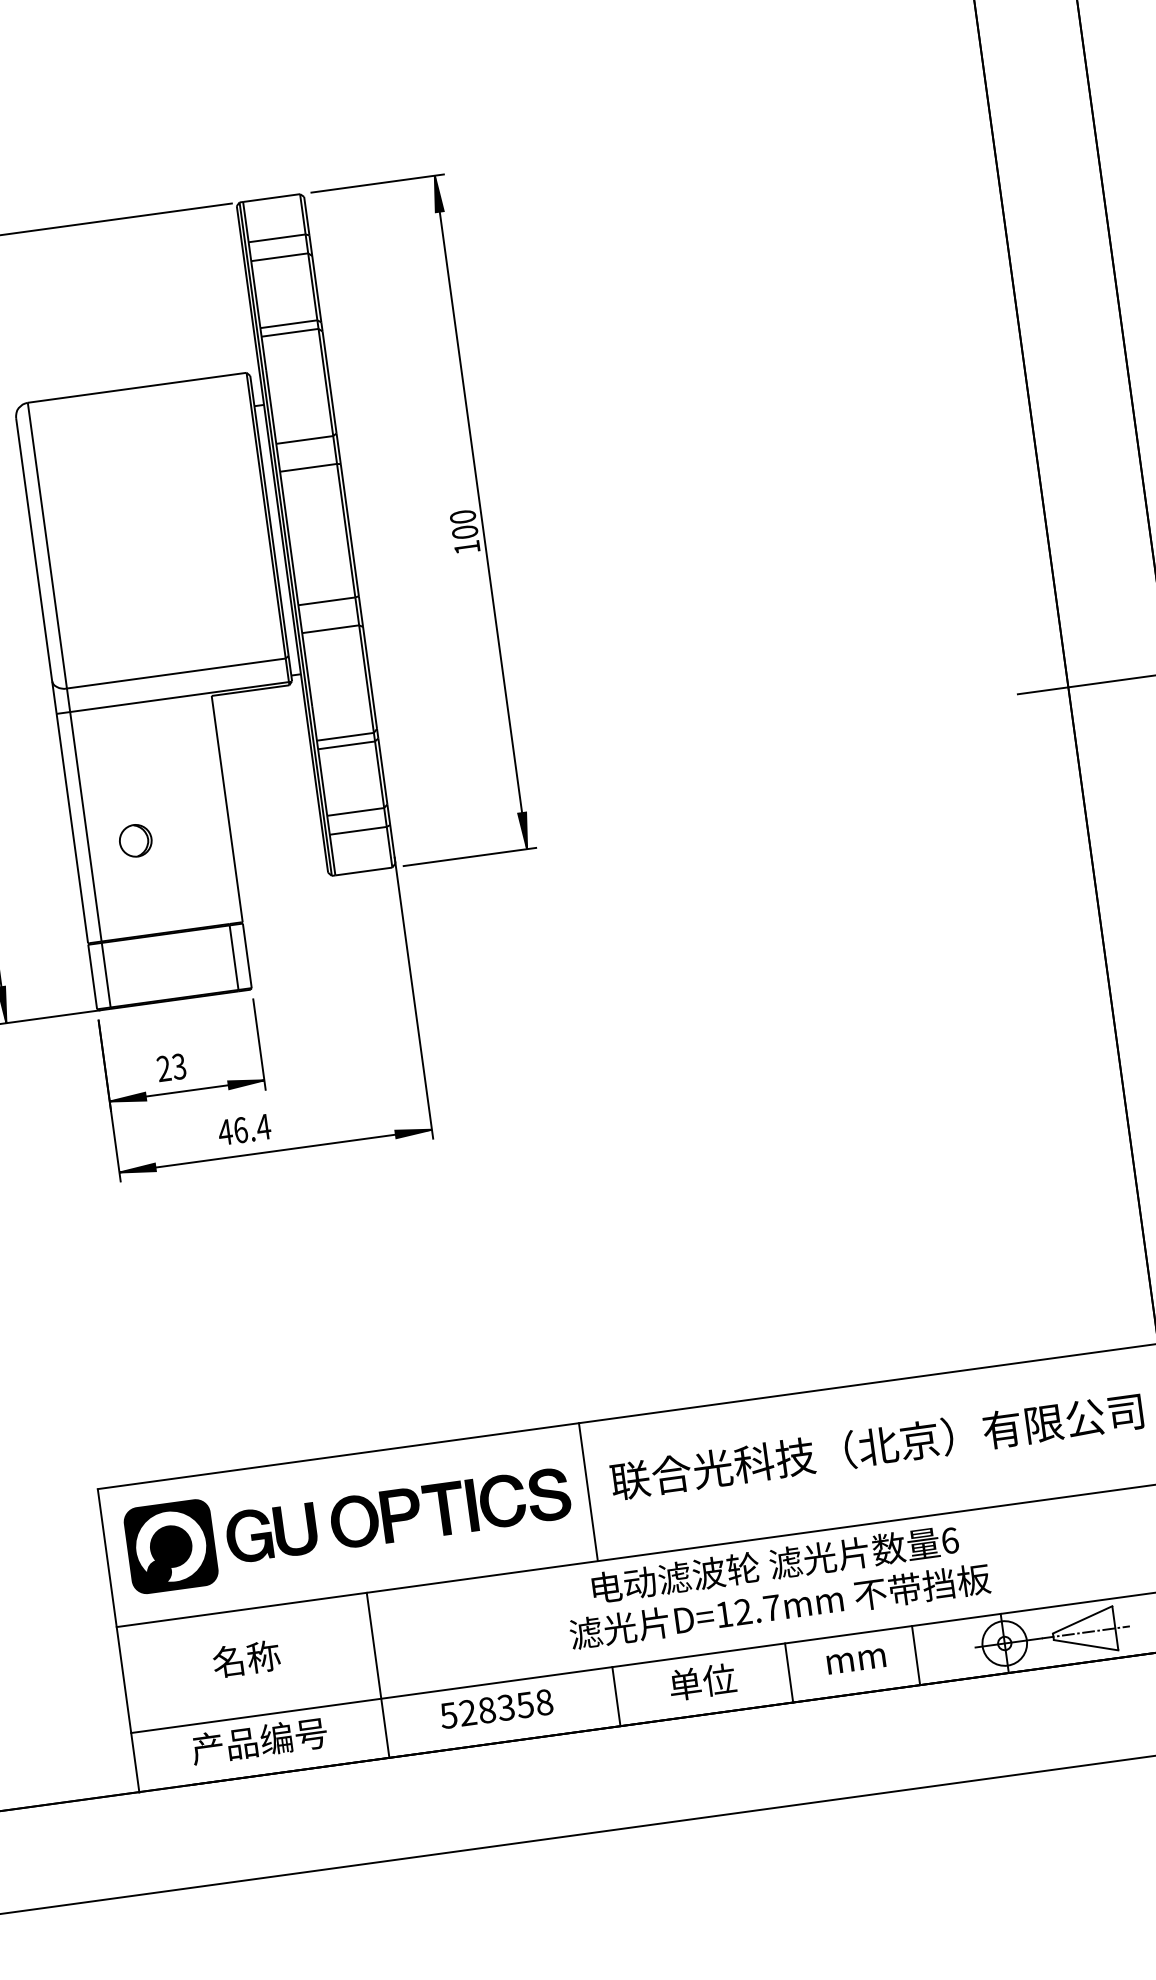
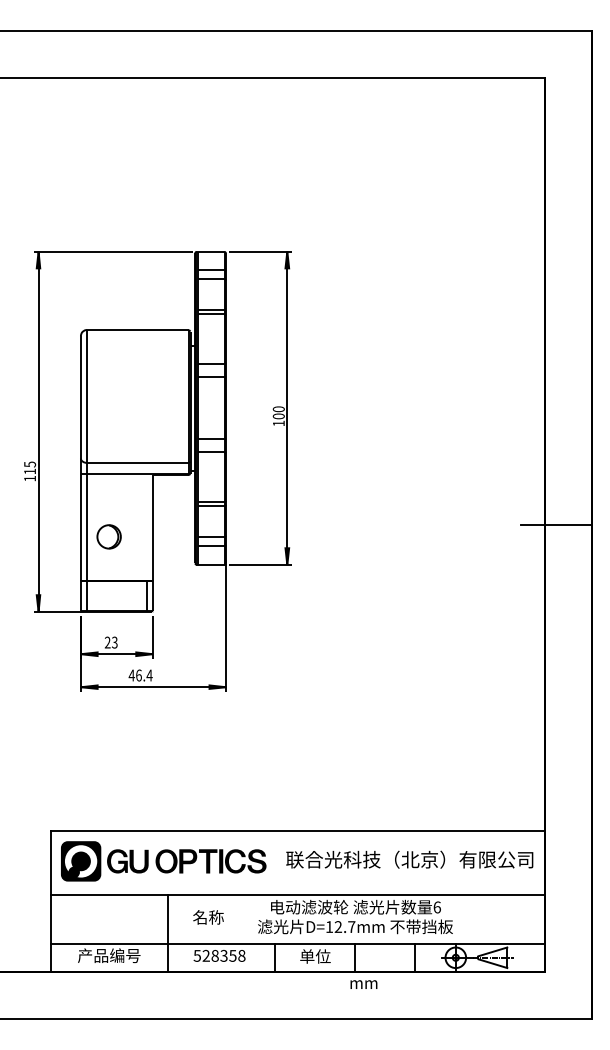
part: (134, 840) -> (108, 536), size x1.6
line: (589, 1491) -> (275, 862), removed
text: (246, 1659) -> (208, 917), moved
text: (855, 1661) -> (363, 984), moved

